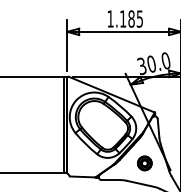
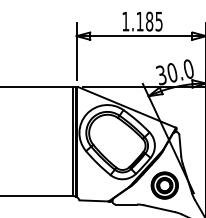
part: (144, 163) -> (164, 185), size x1.67

